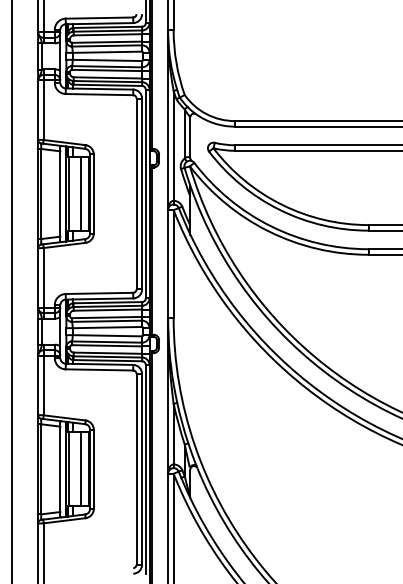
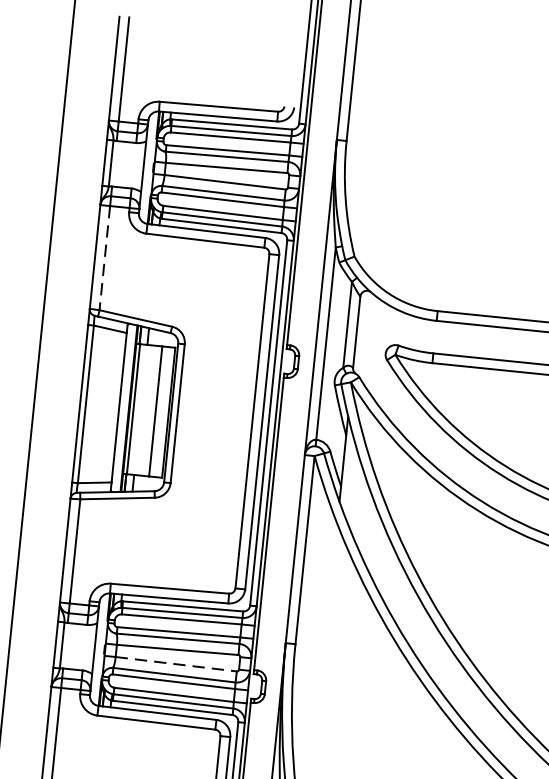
line: (43, 110) -> (104, 258), solid -> dashed
line: (107, 335) -> (176, 663), solid -> dashed

